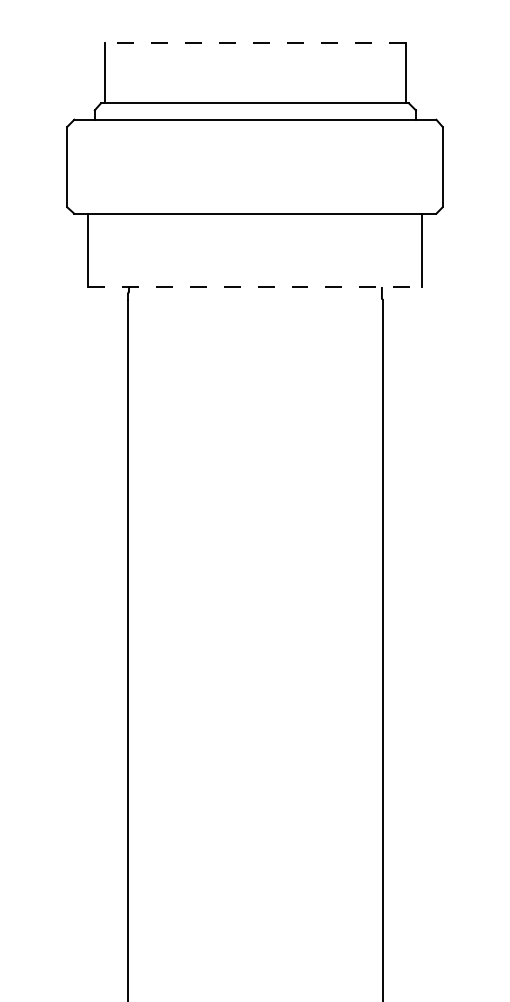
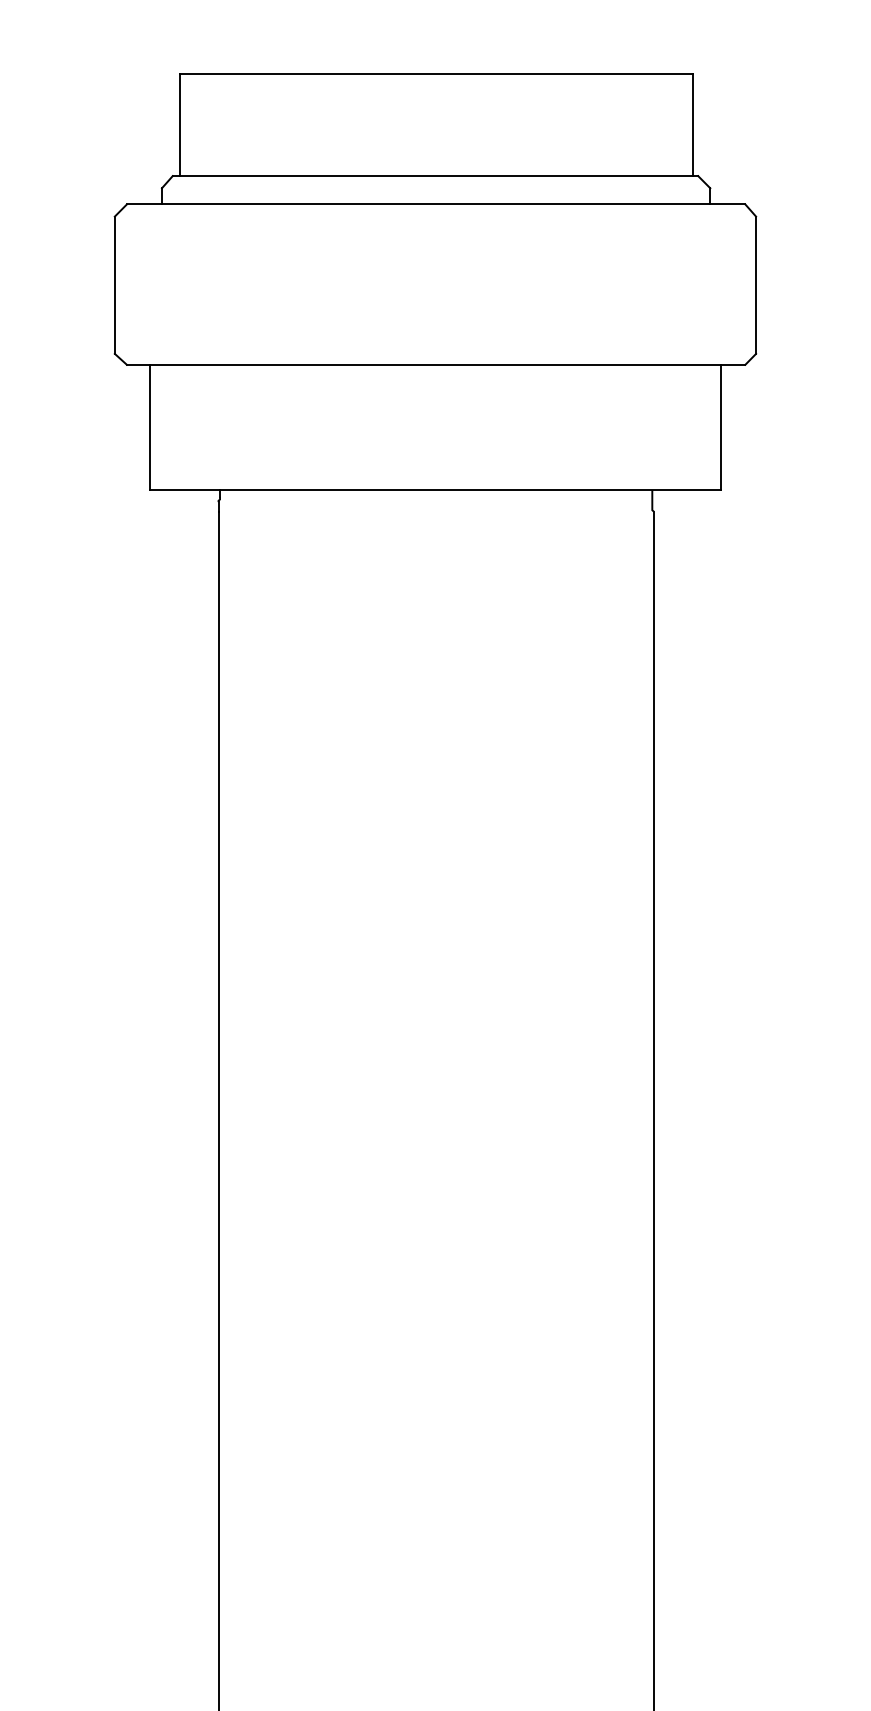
line: (254, 43) -> (434, 74), dashed -> solid
line: (255, 287) -> (436, 490), dashed -> solid

